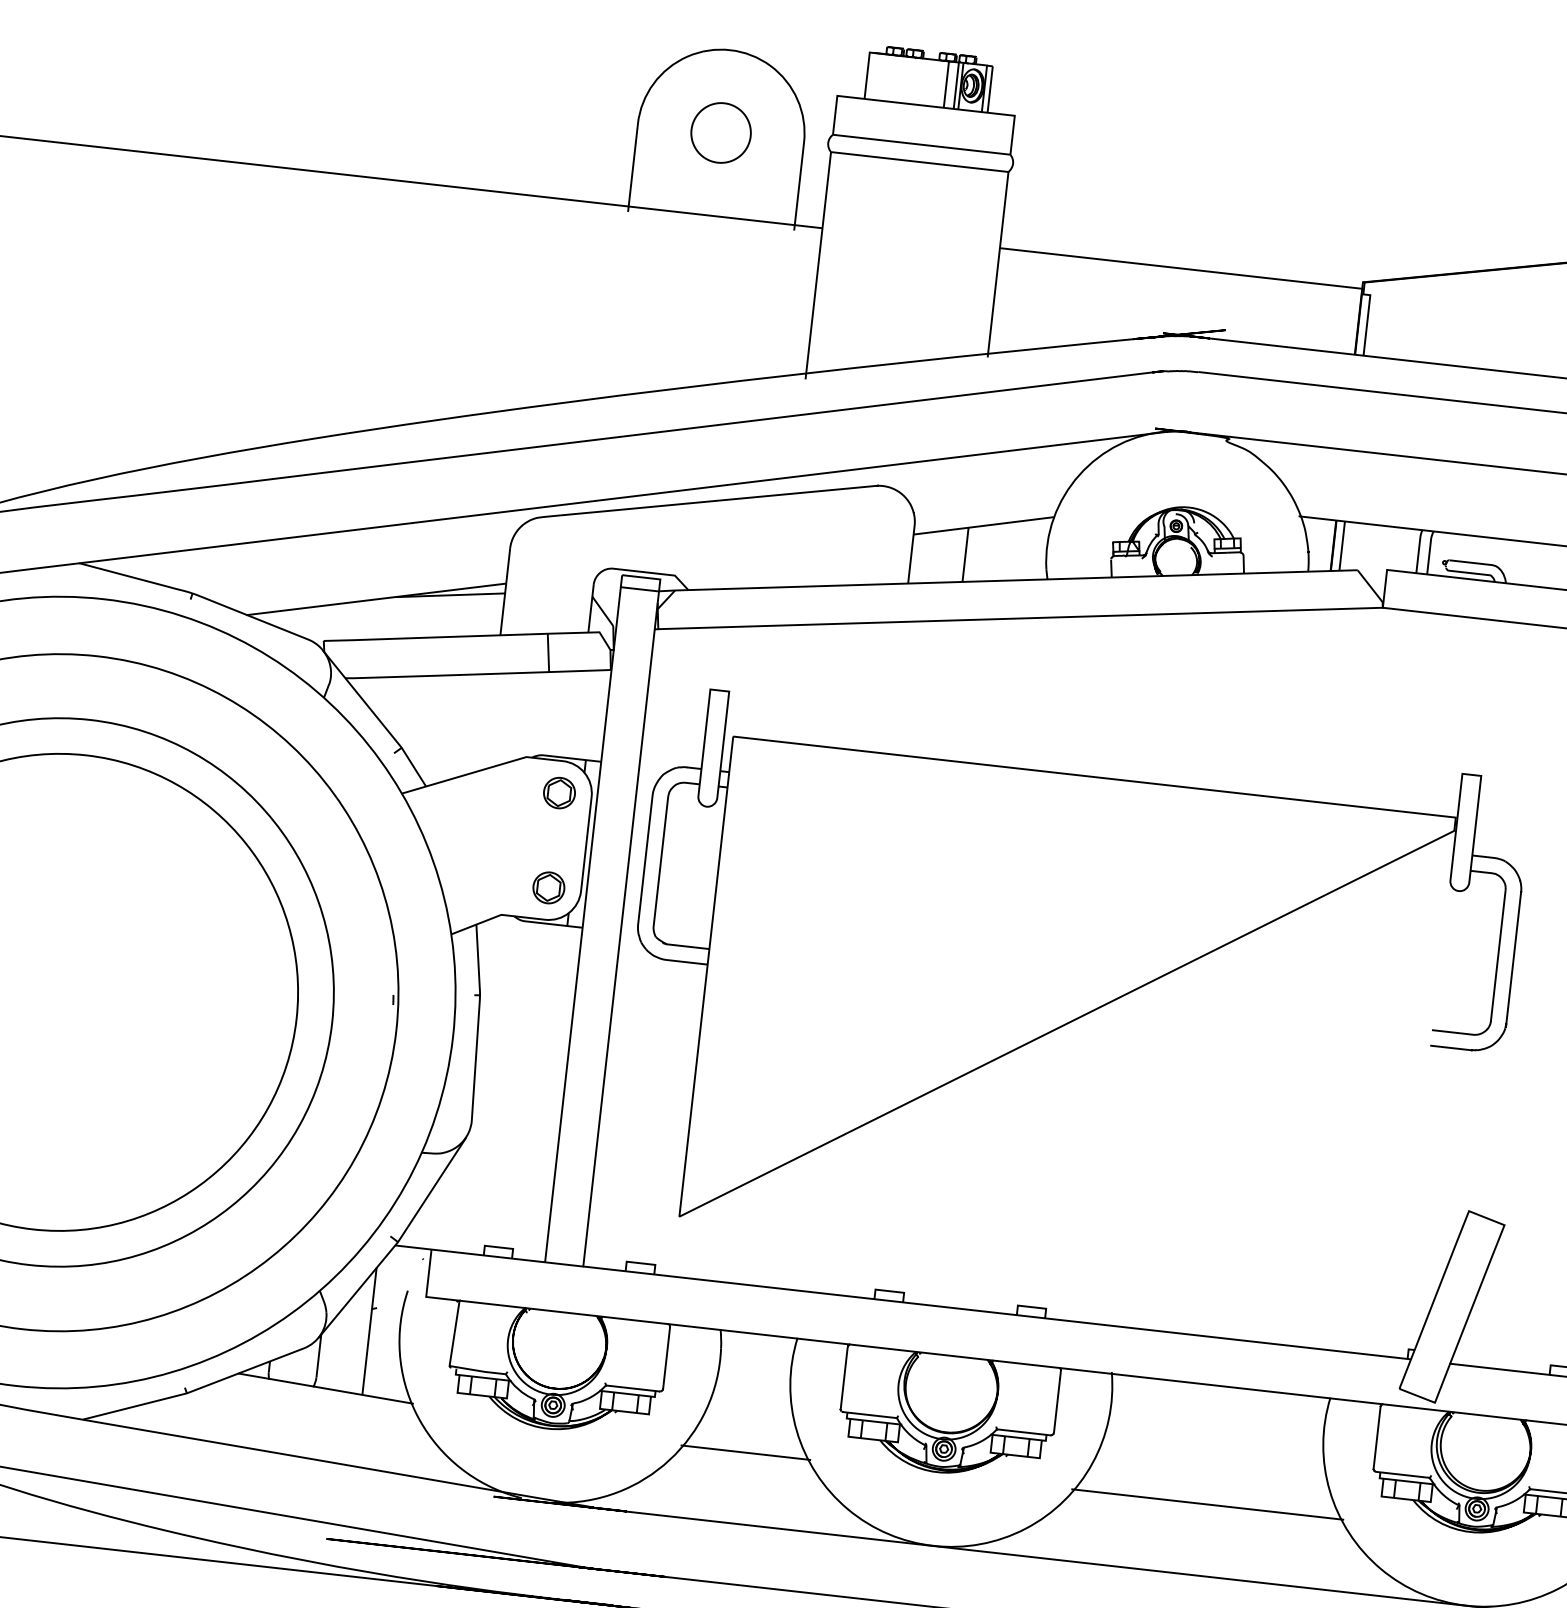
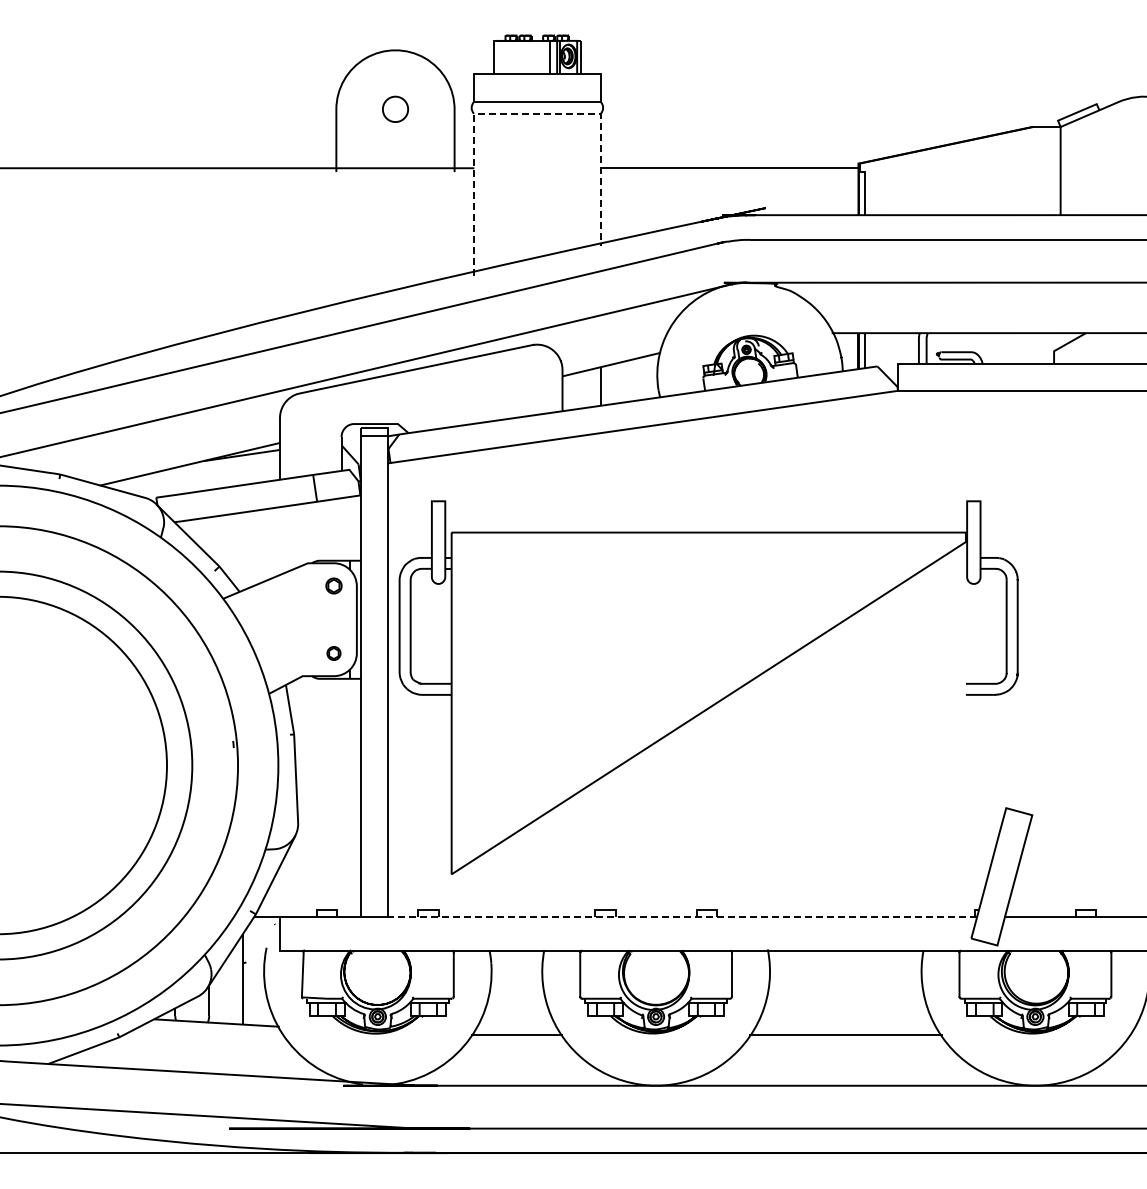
part: (721, 133) -> (395, 109), size x0.6
line: (900, 160) -> (523, 114), solid -> dashed
part: (558, 792) -> (333, 585), size x0.7
part: (548, 887) -> (333, 653), size x0.6
line: (997, 1312) -> (682, 916), solid -> dashed

